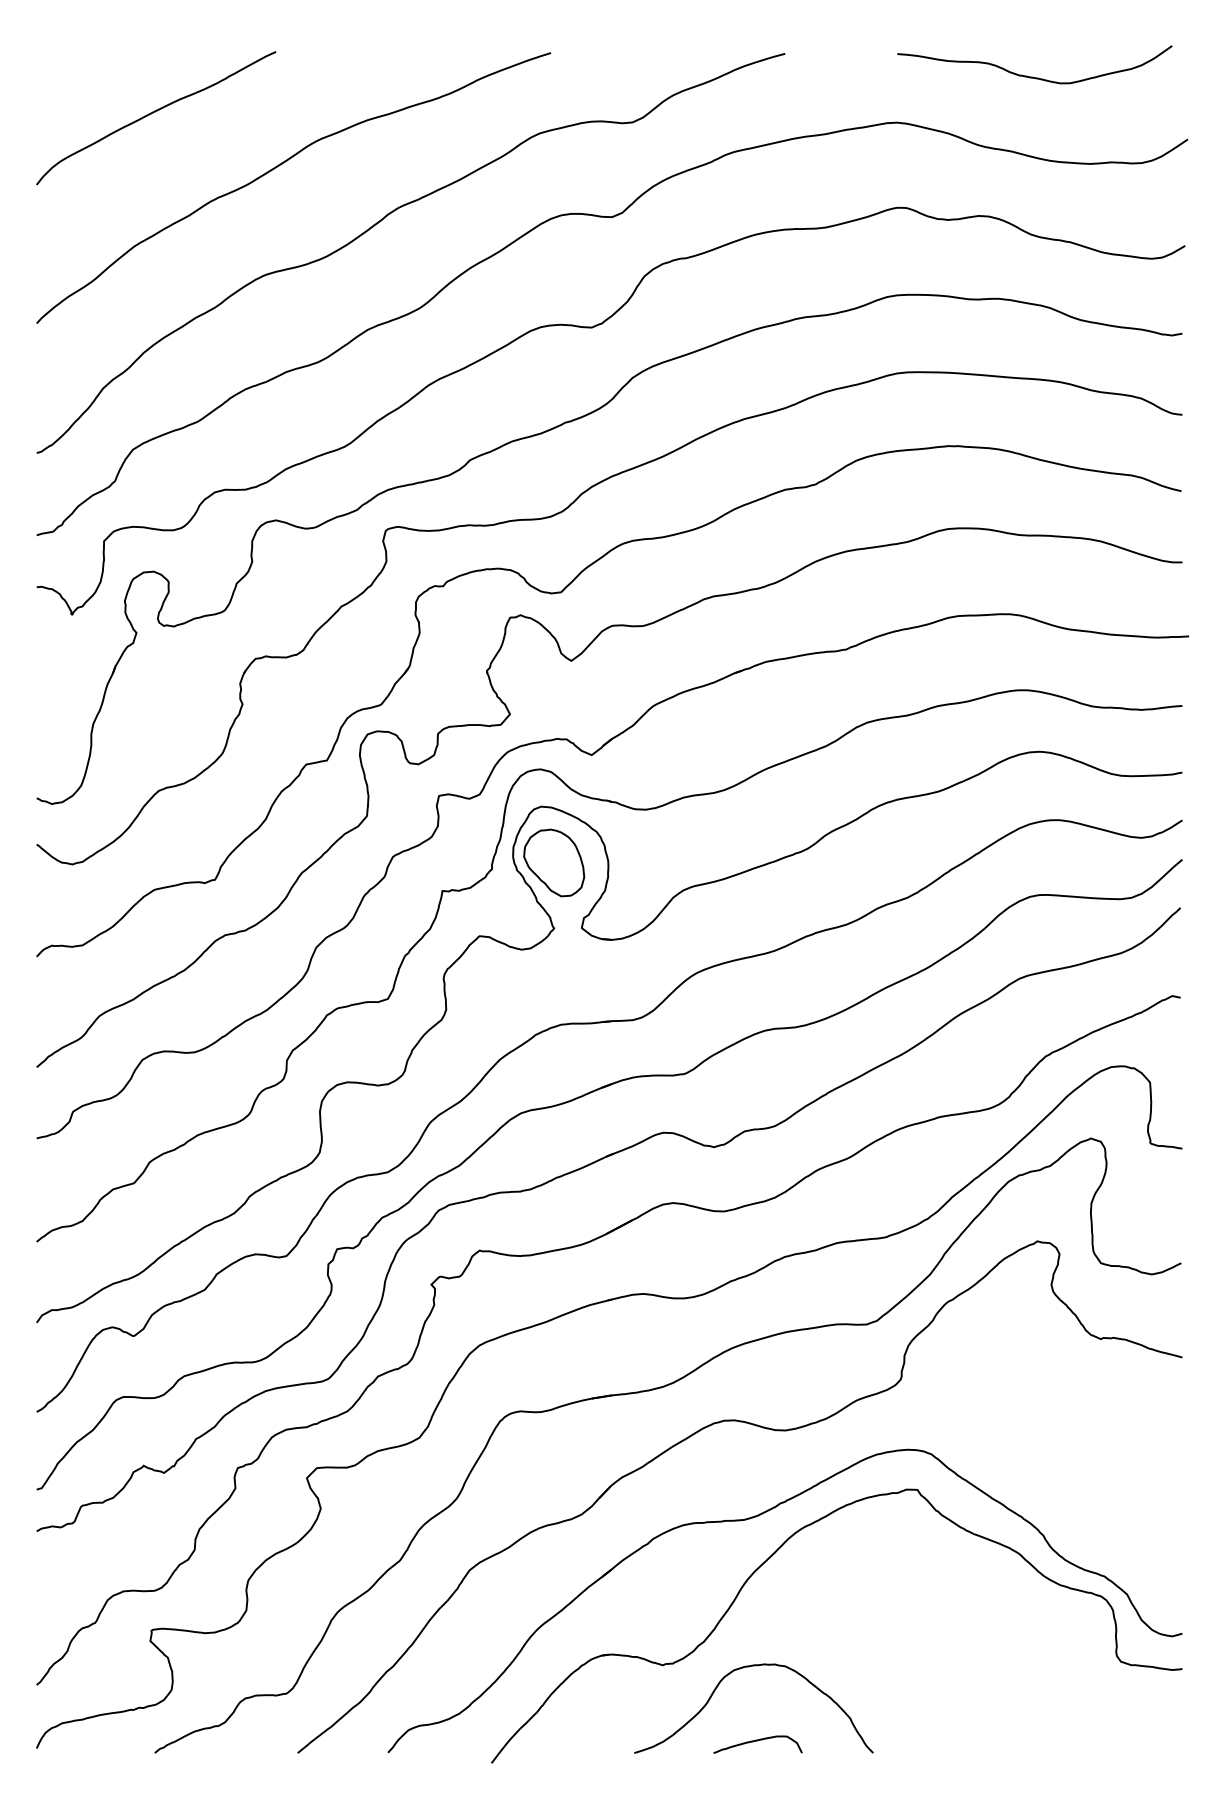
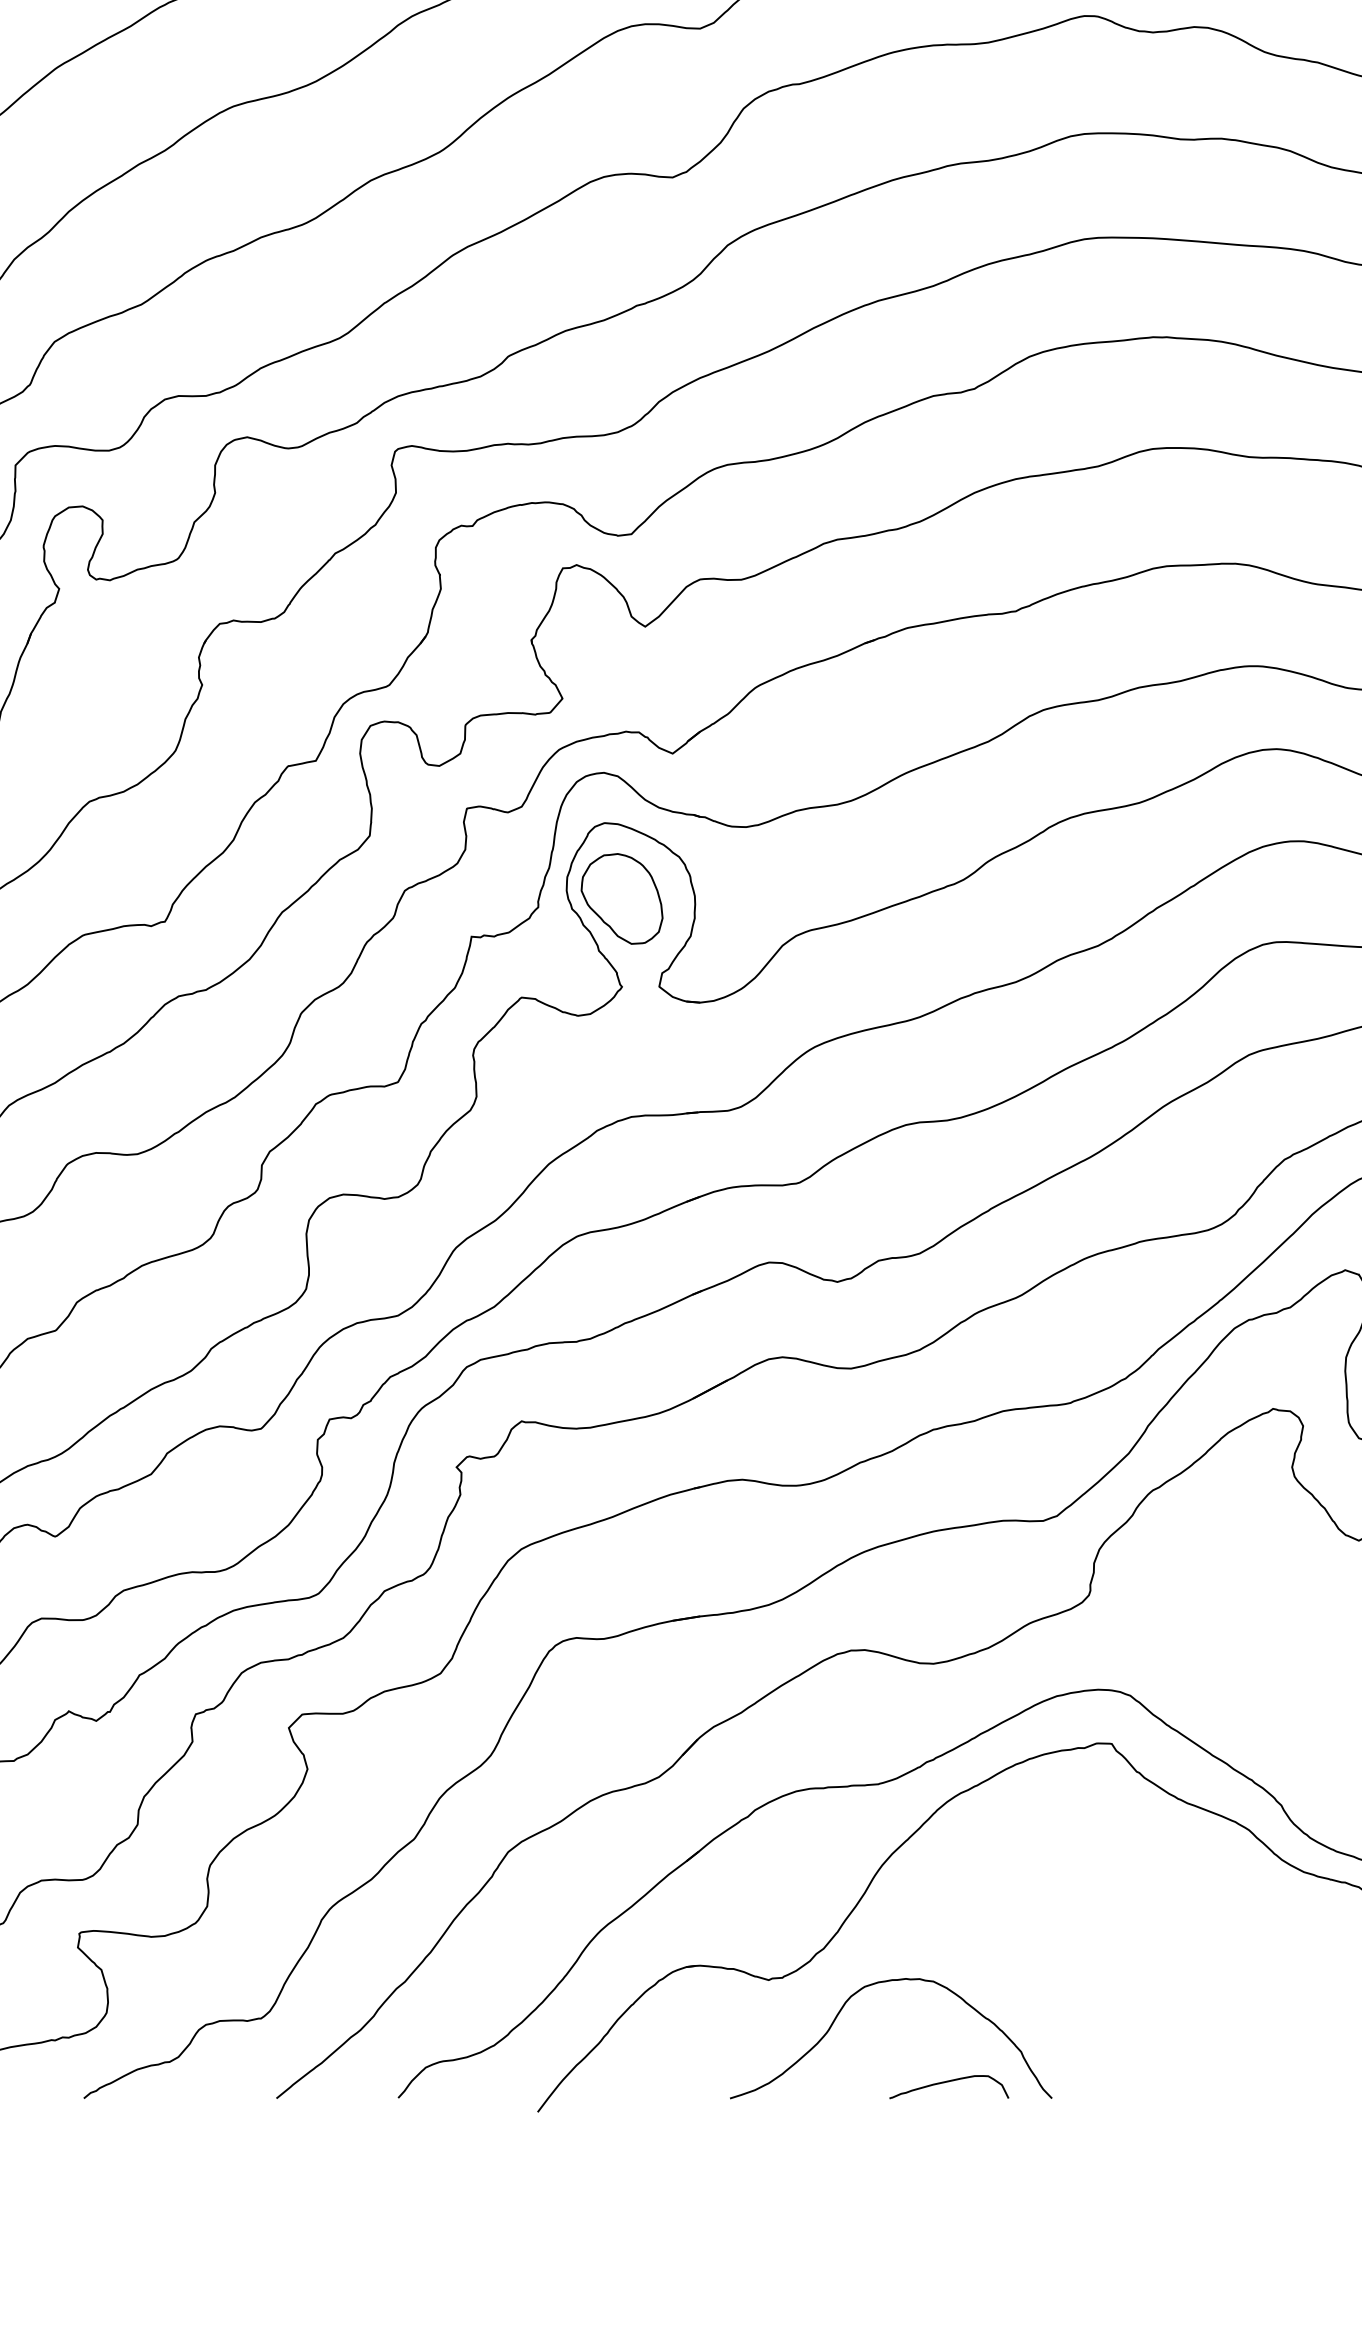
curve: (757, 1741) -> (948, 2082), moved

